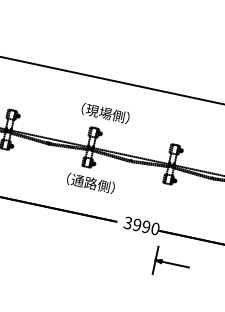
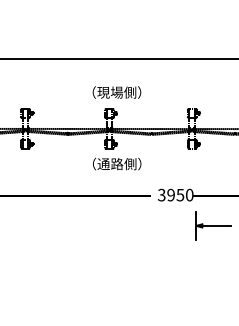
text: (146, 226) -> (180, 194), 3990 -> 3950

